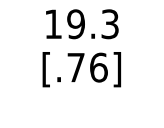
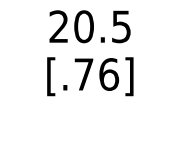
text: (81, 24) -> (89, 27), 19.3 -> 20.5

